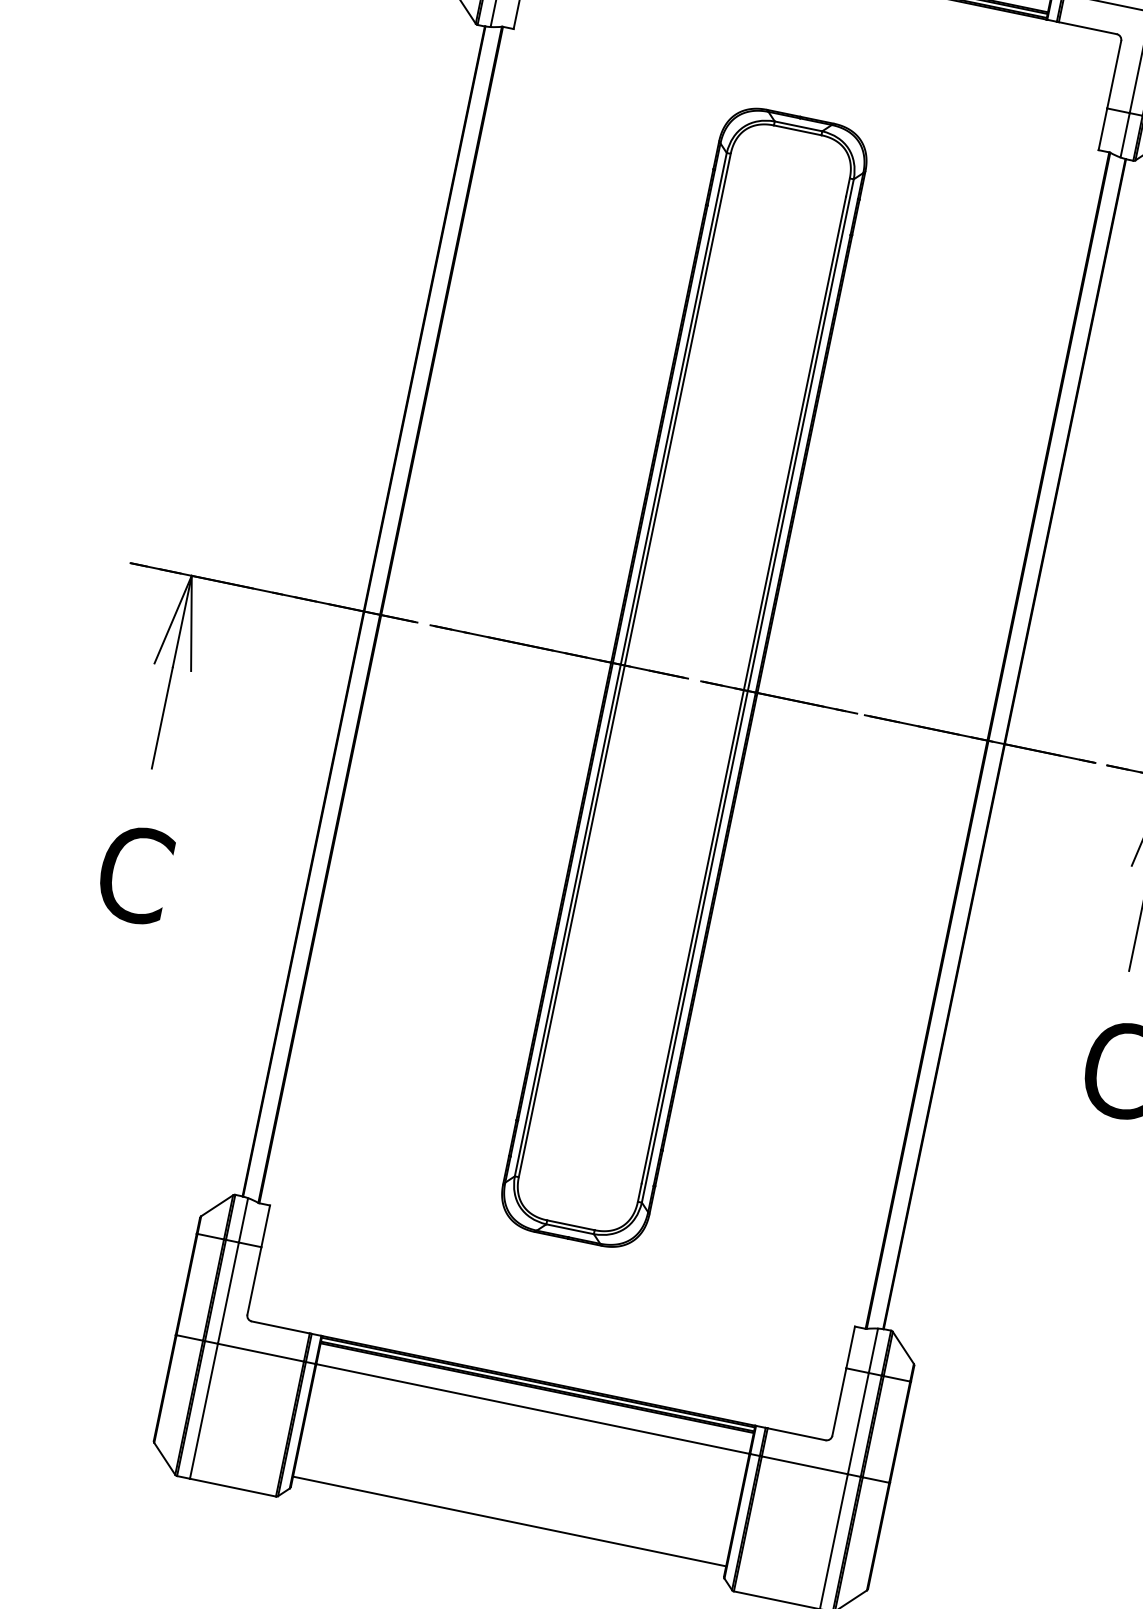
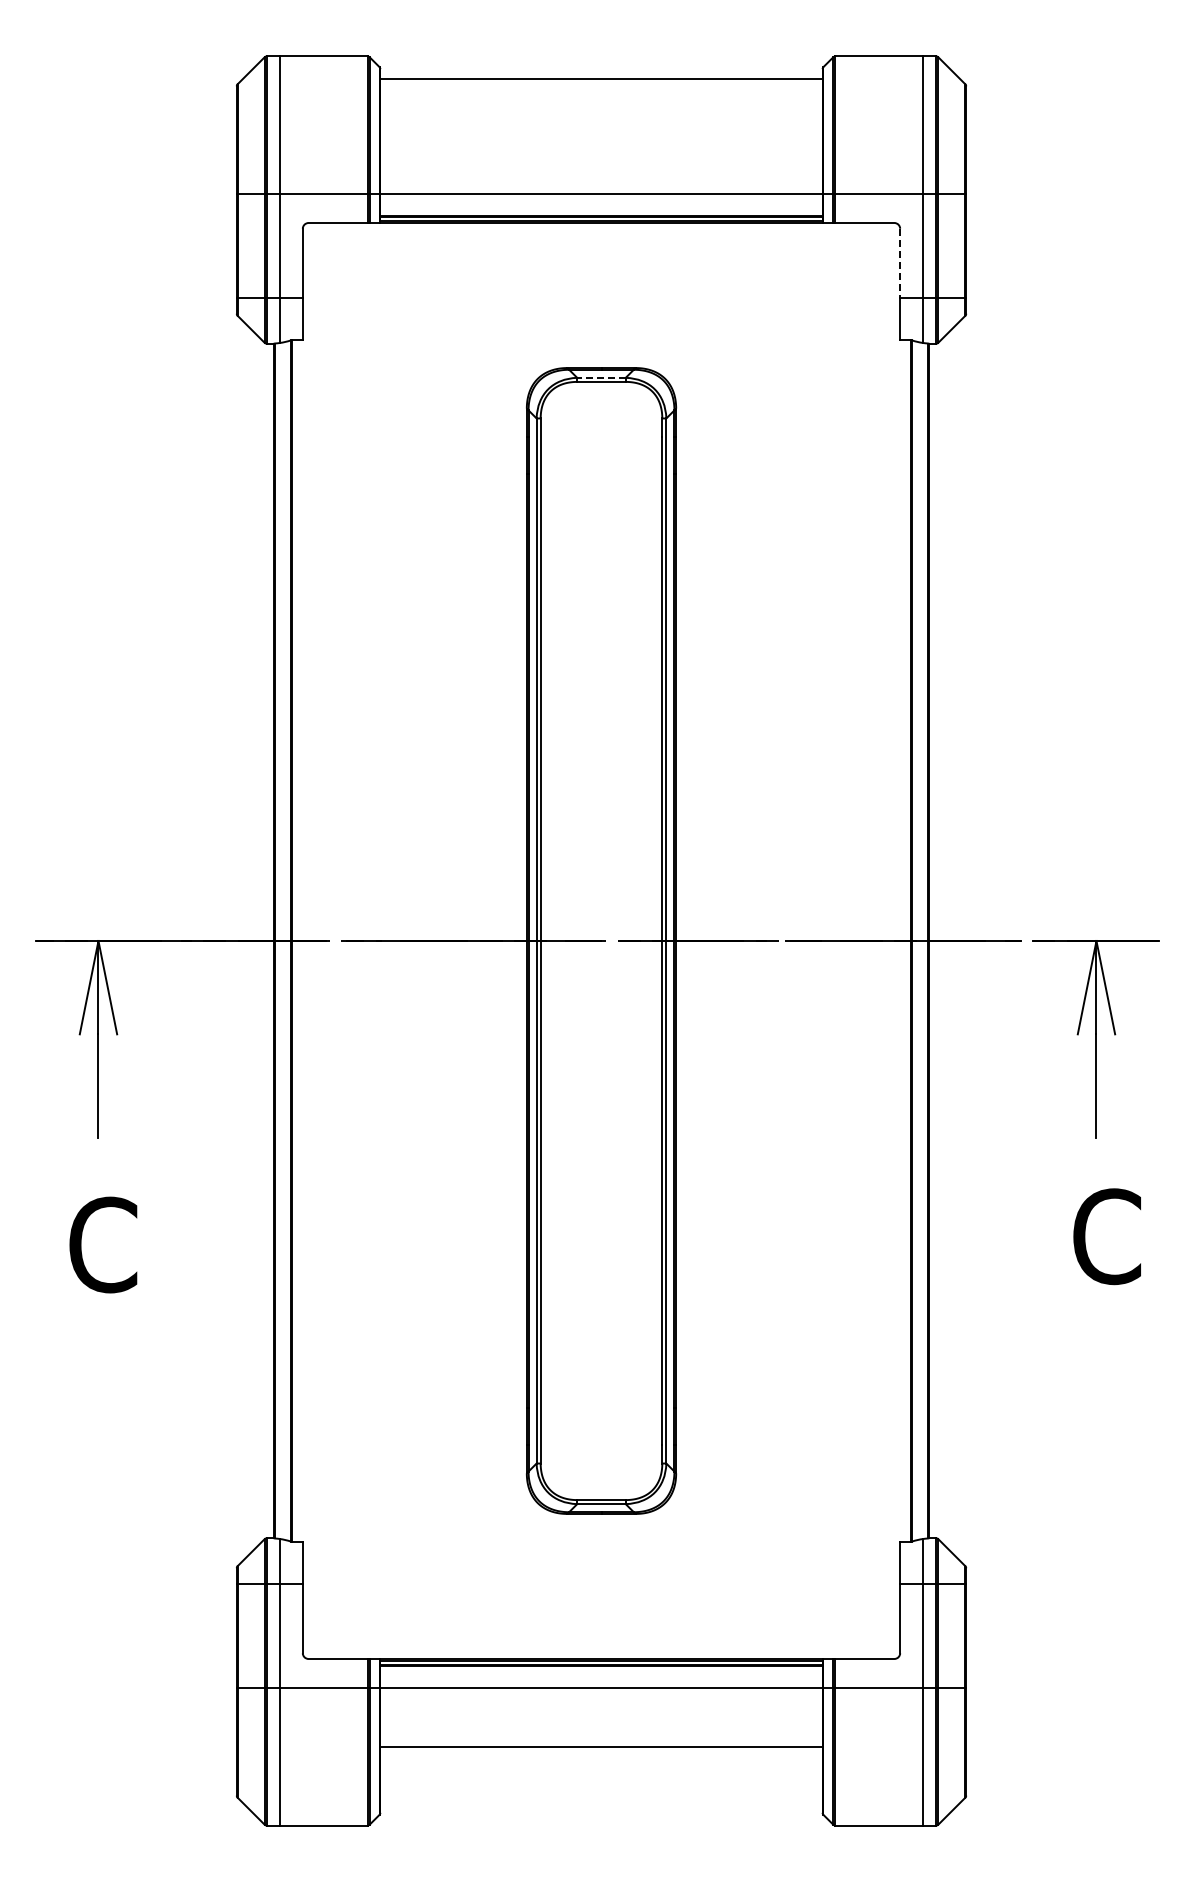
line: (1114, 75) -> (900, 263), solid -> dashed
line: (798, 126) -> (601, 377), solid -> dashed
line: (509, 1521) -> (601, 1746), moved

